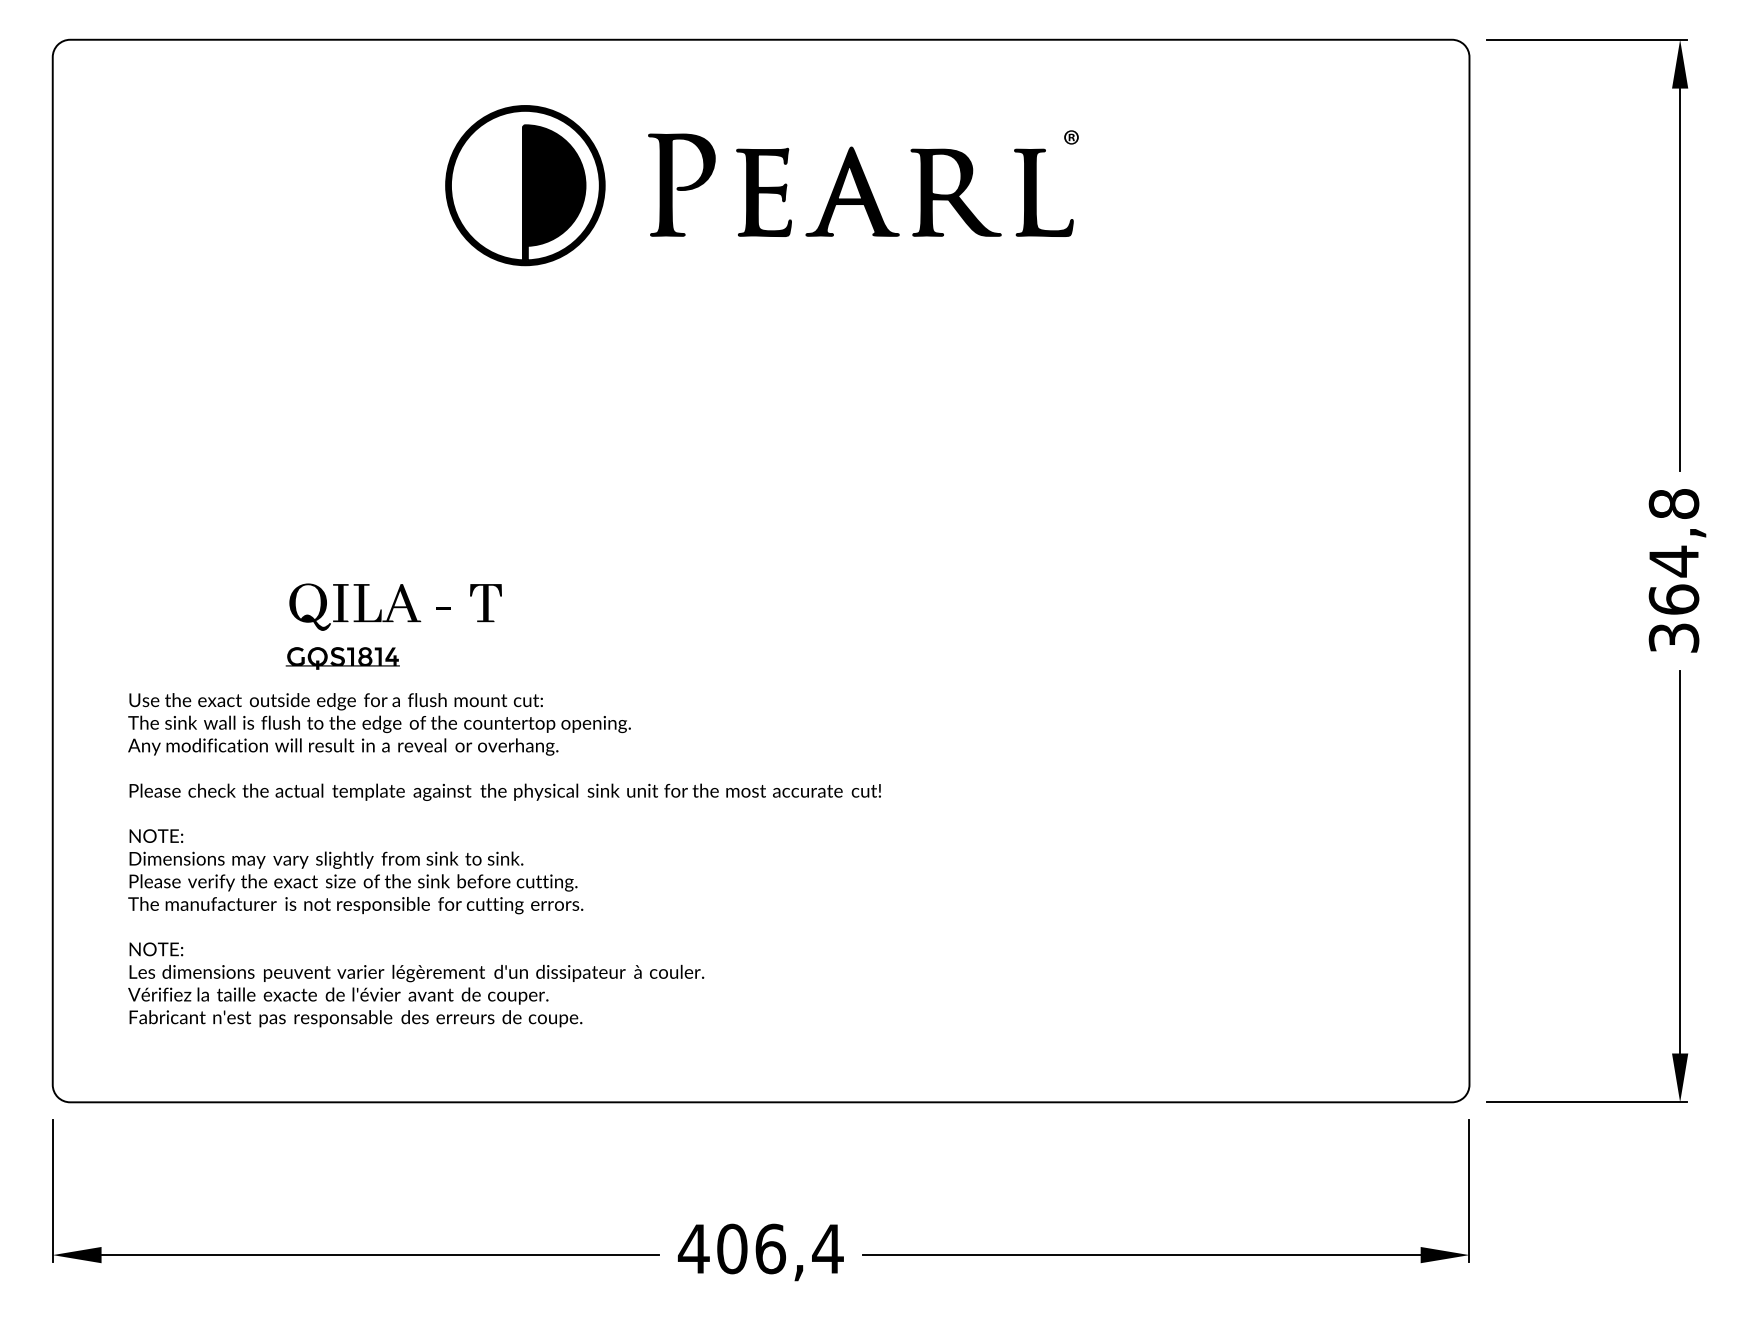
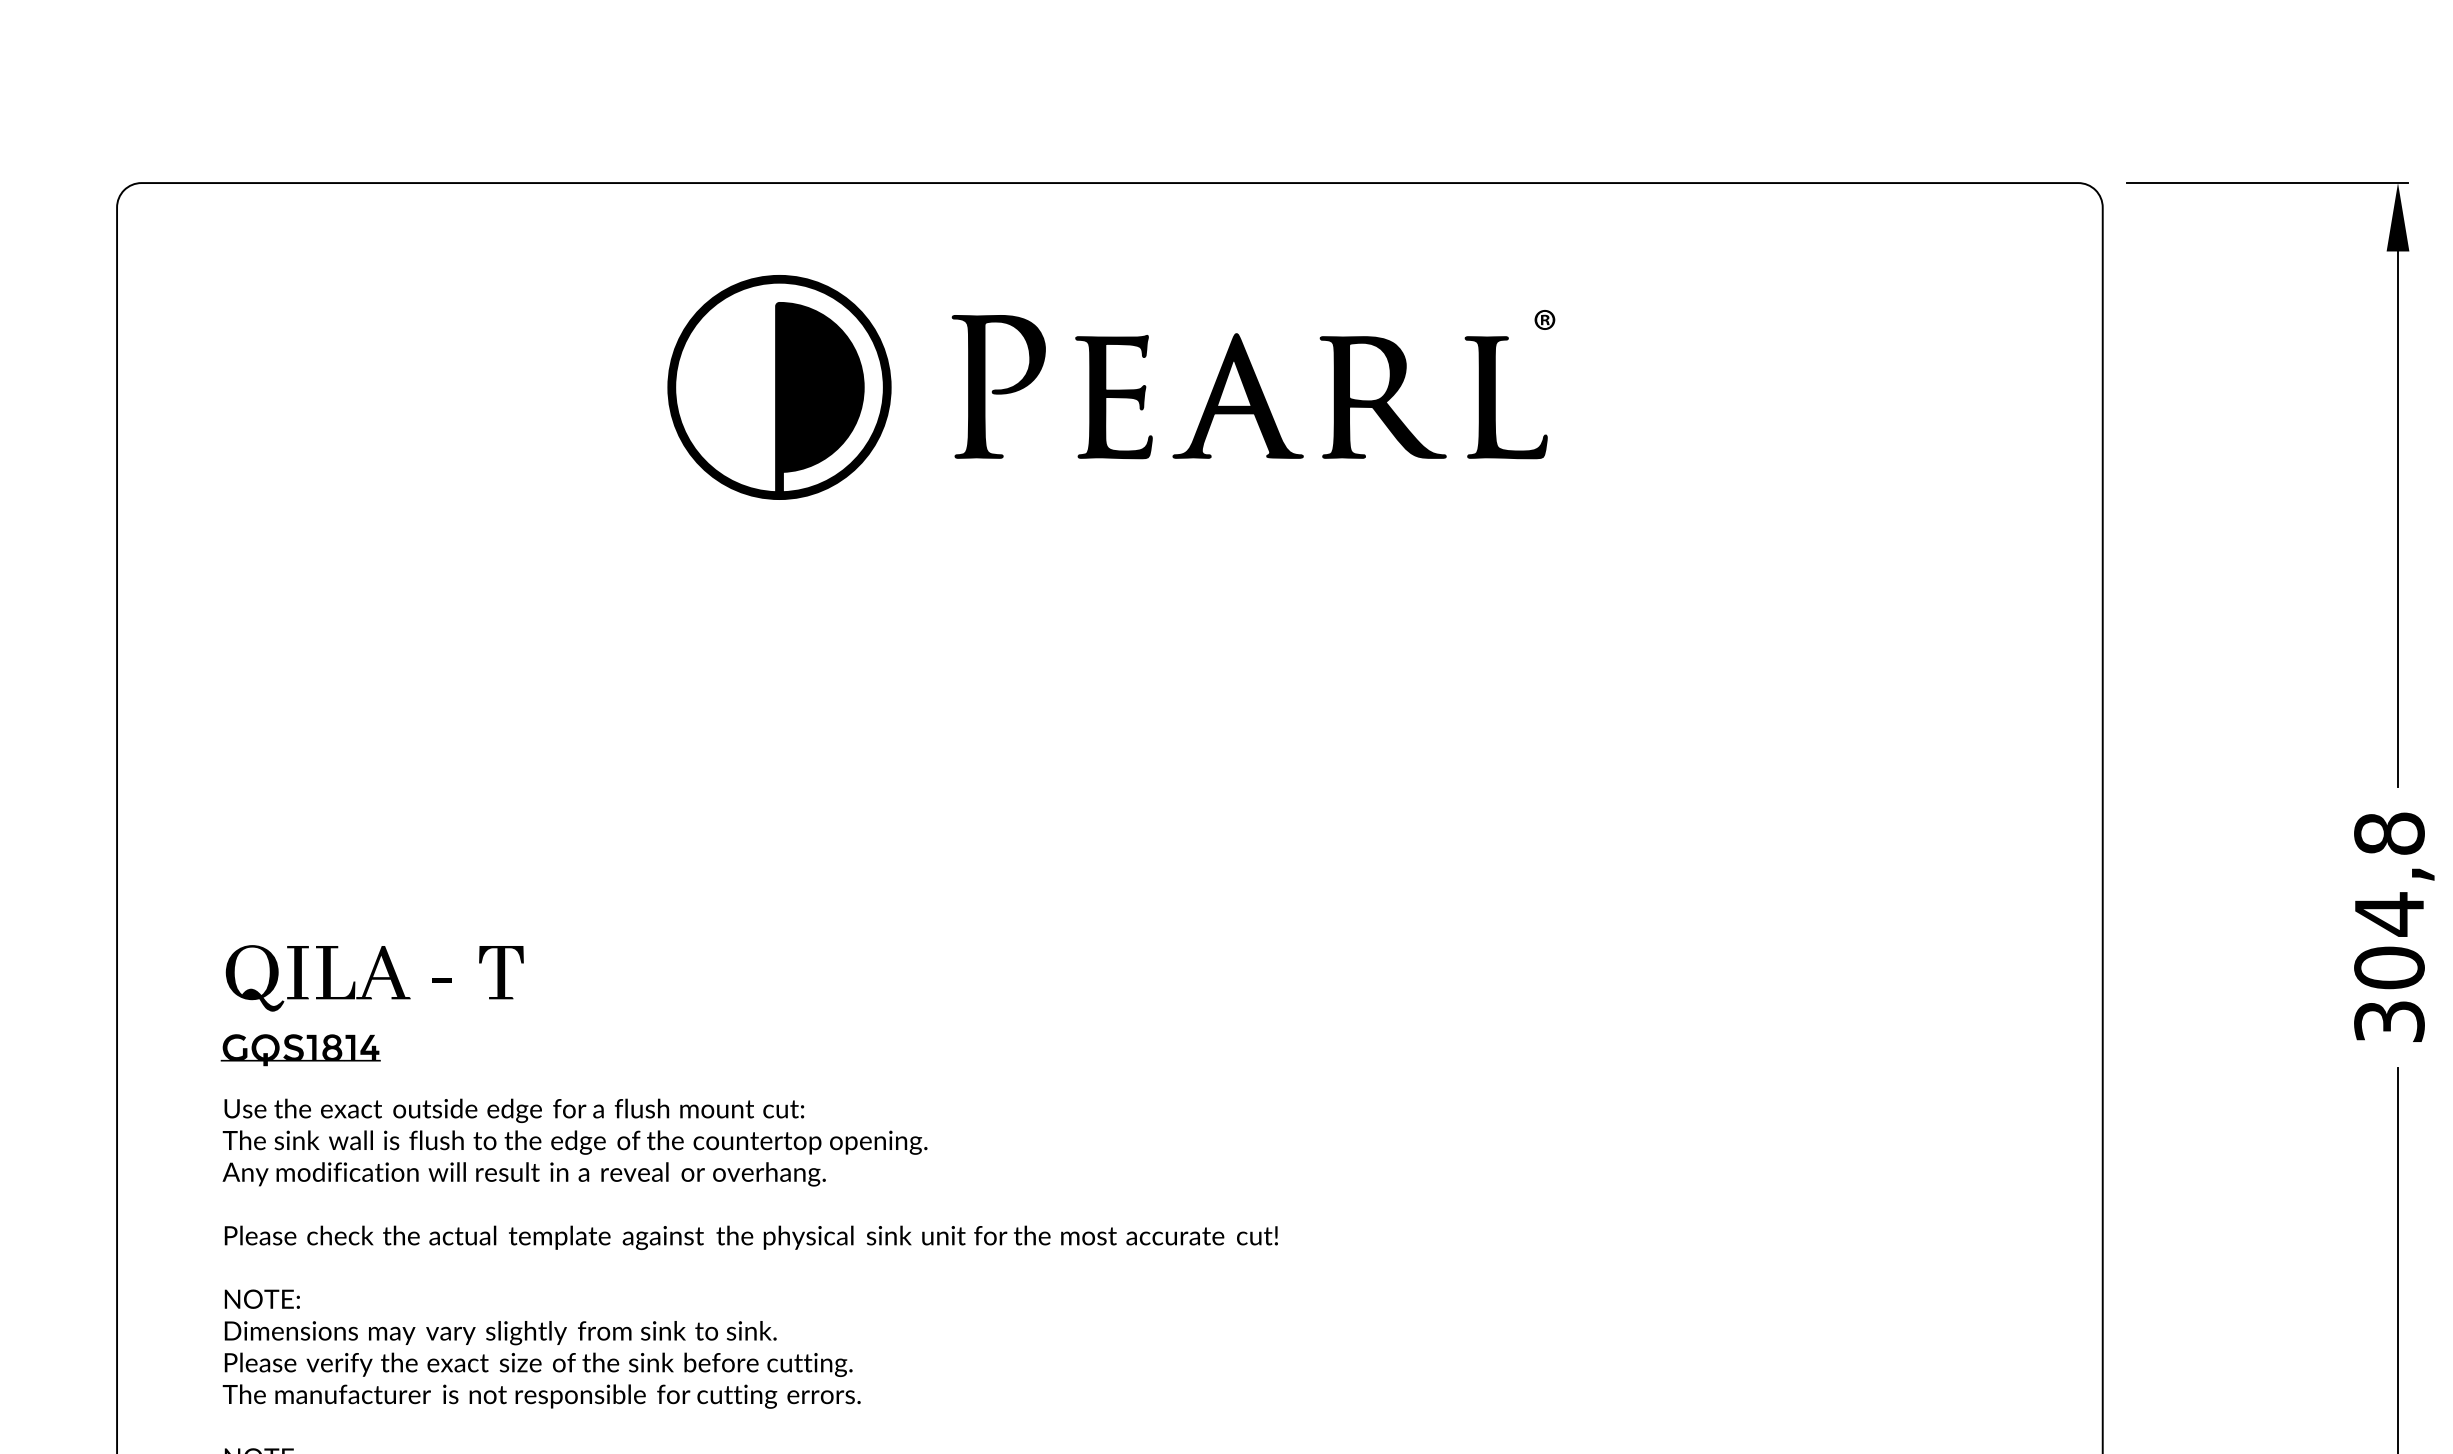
text: (1673, 599) -> (2388, 967), 364,8 -> 304,8
text: (393, 626) -> (371, 1005), moved

